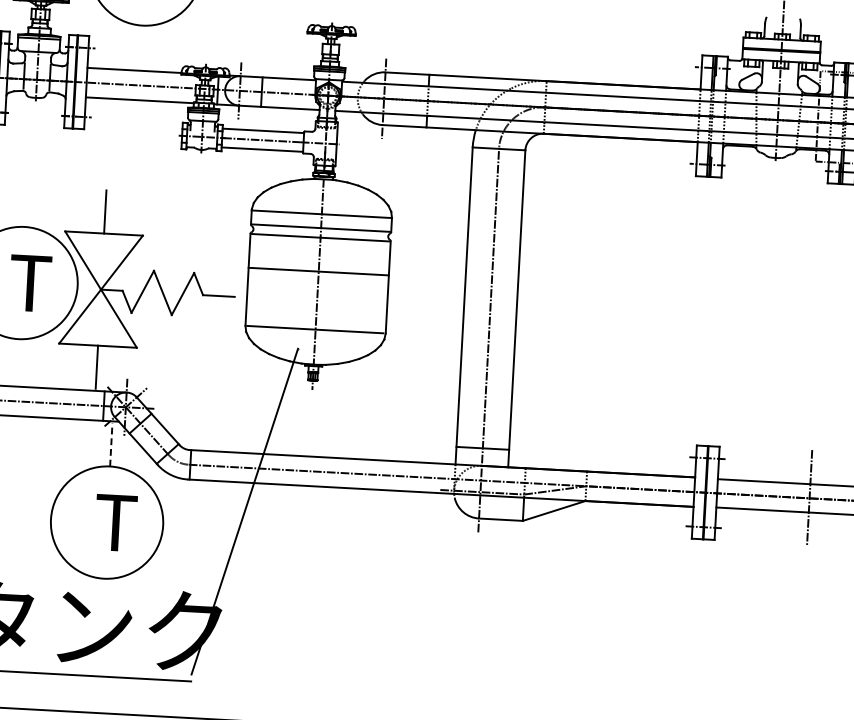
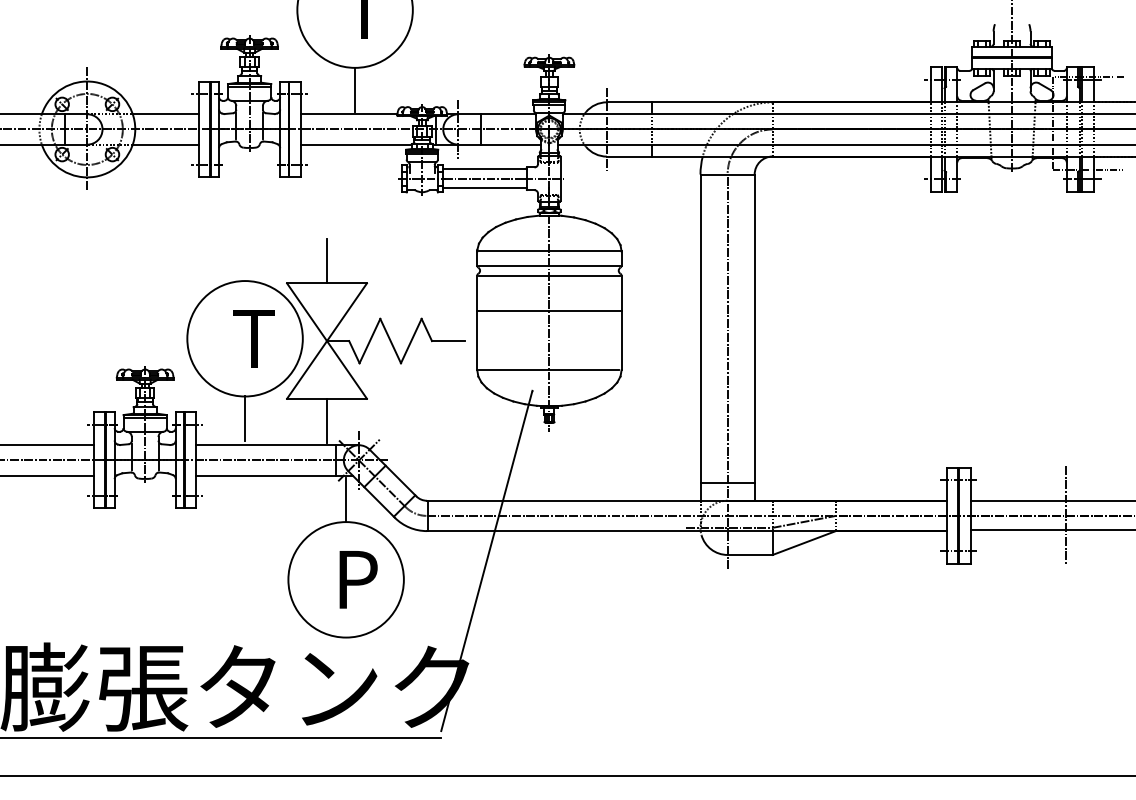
line: (141, 46) -> (355, 89), added
line: (17, 360) -> (245, 418), added
line: (111, 444) -> (346, 499), dashed -> solid
text: (116, 522) -> (355, 579), T -> P

